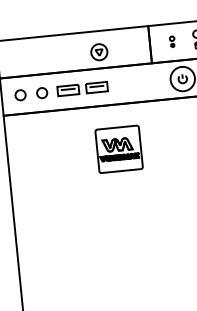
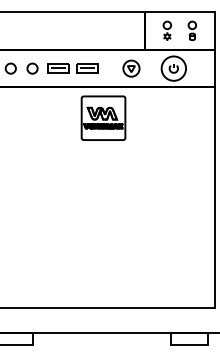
part: (171, 41) -> (166, 30), size x1.67
part: (99, 52) -> (131, 68), moved
part: (119, 148) -> (103, 117), moved

